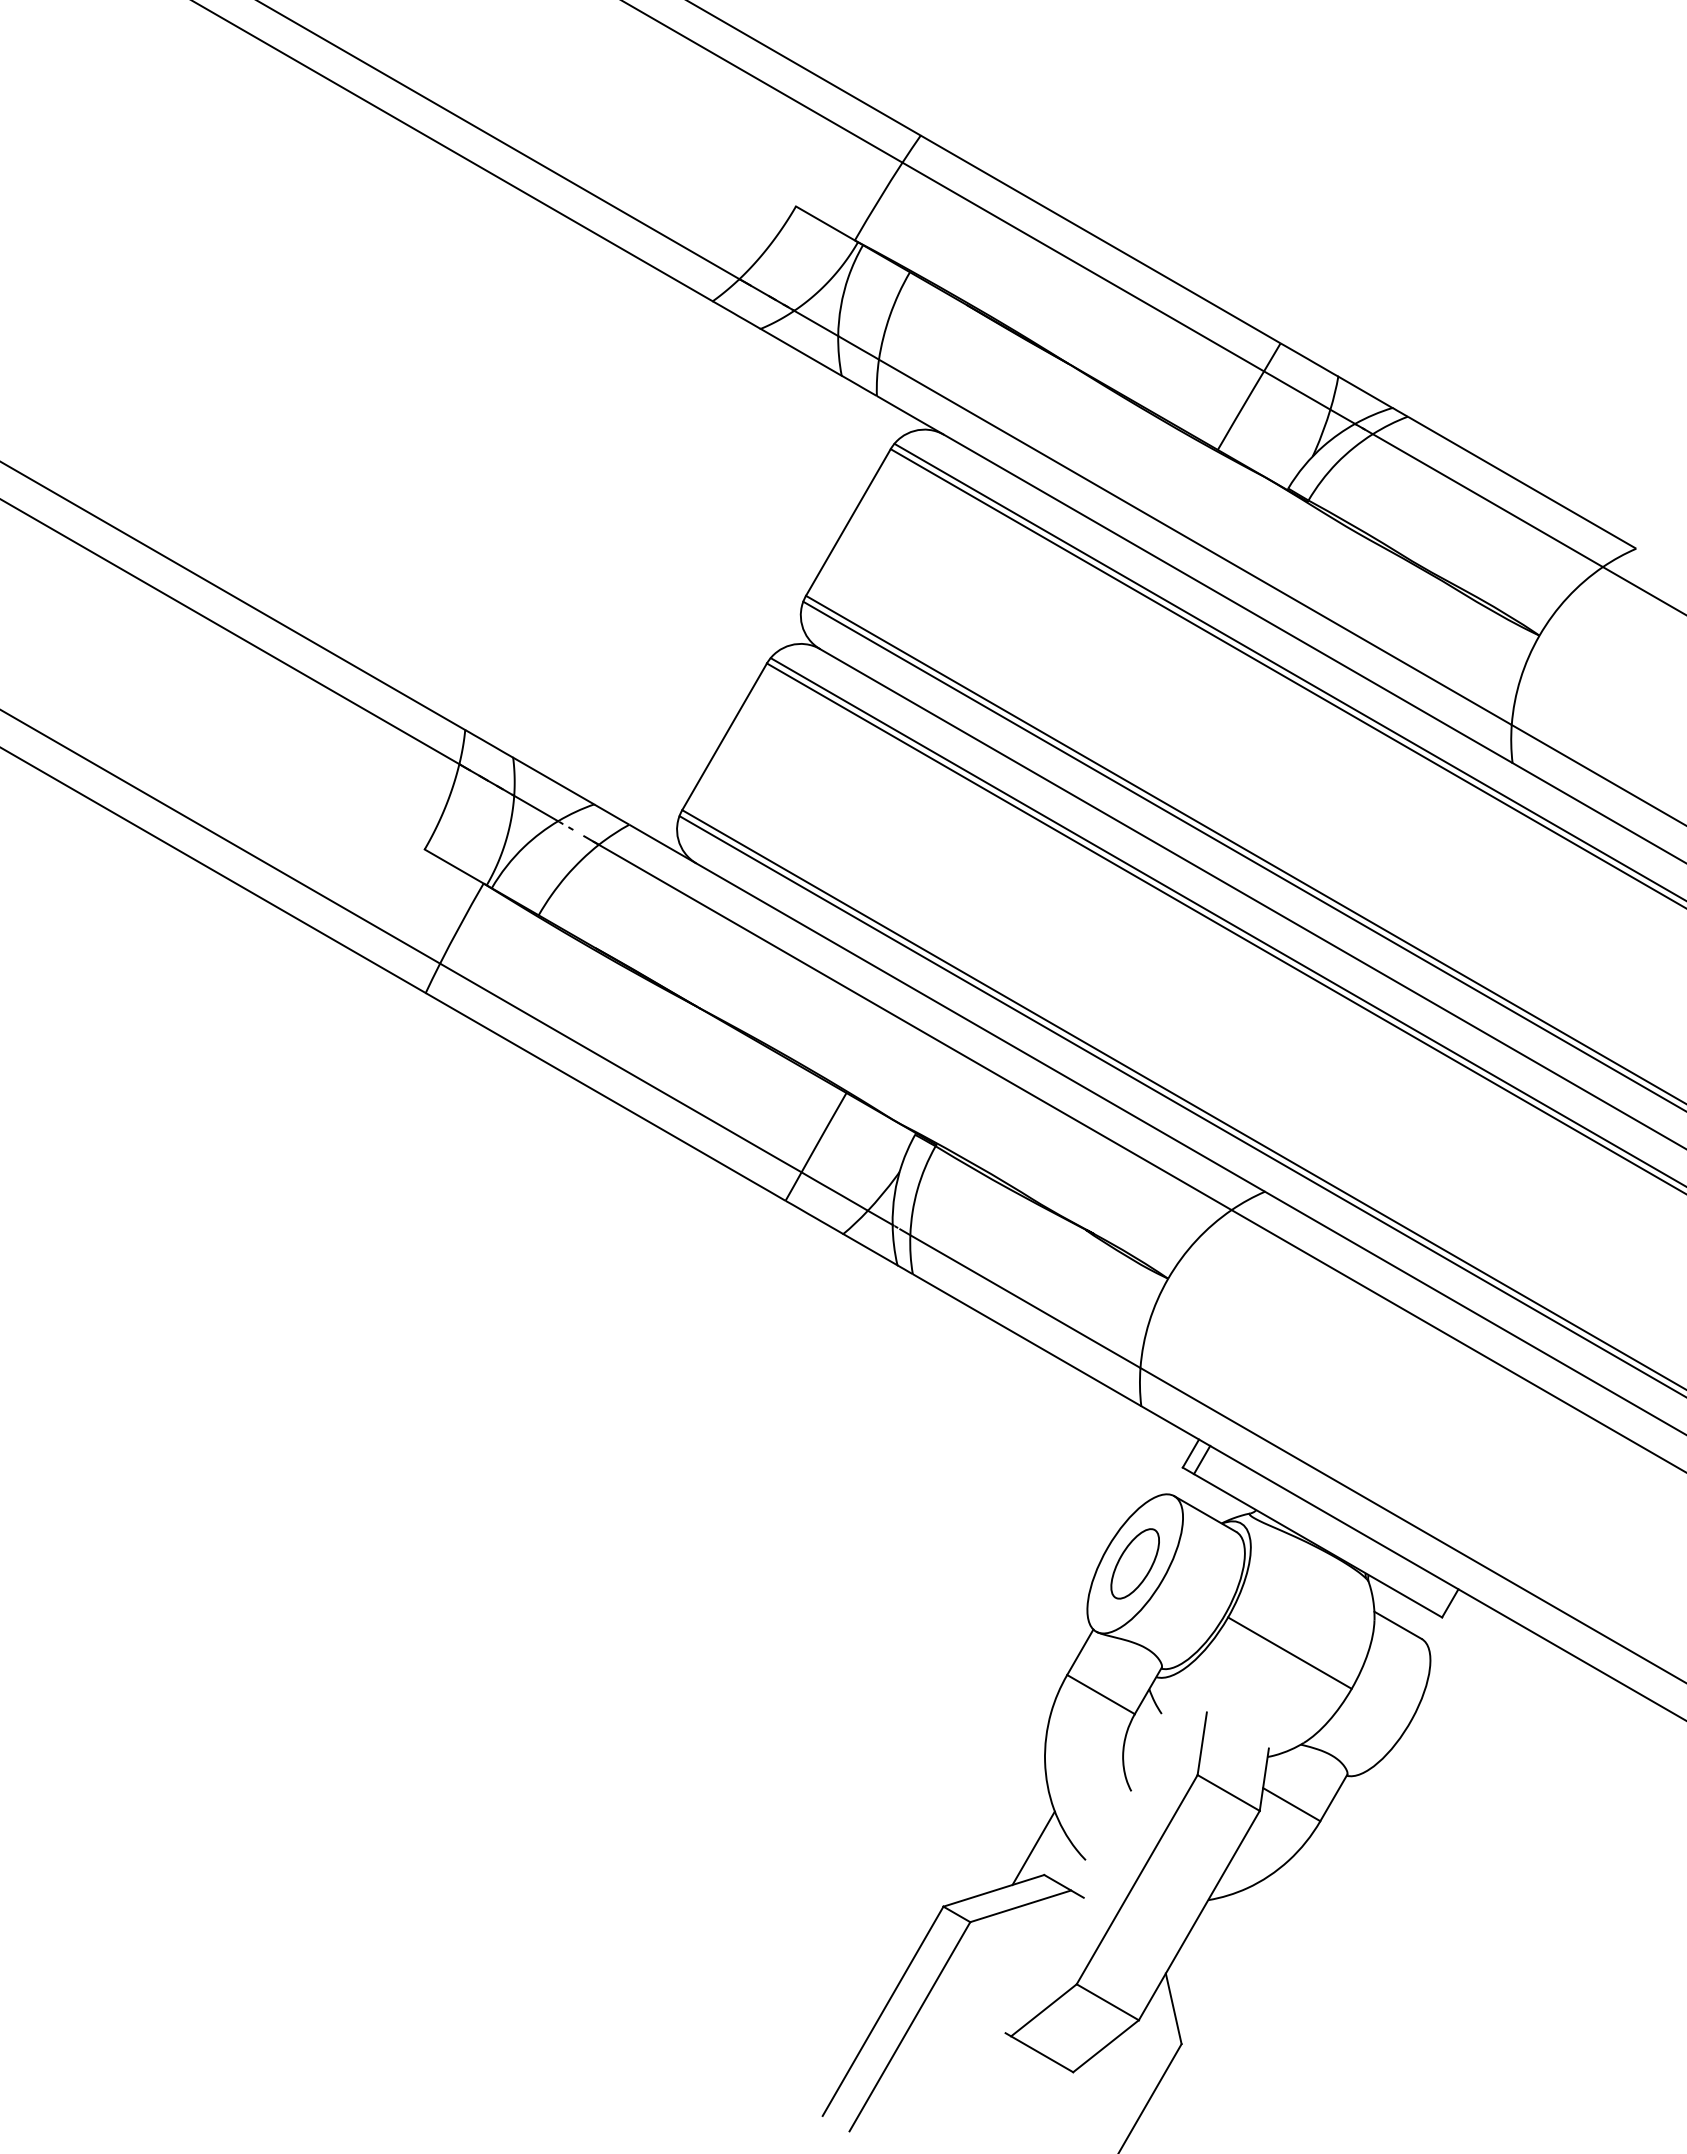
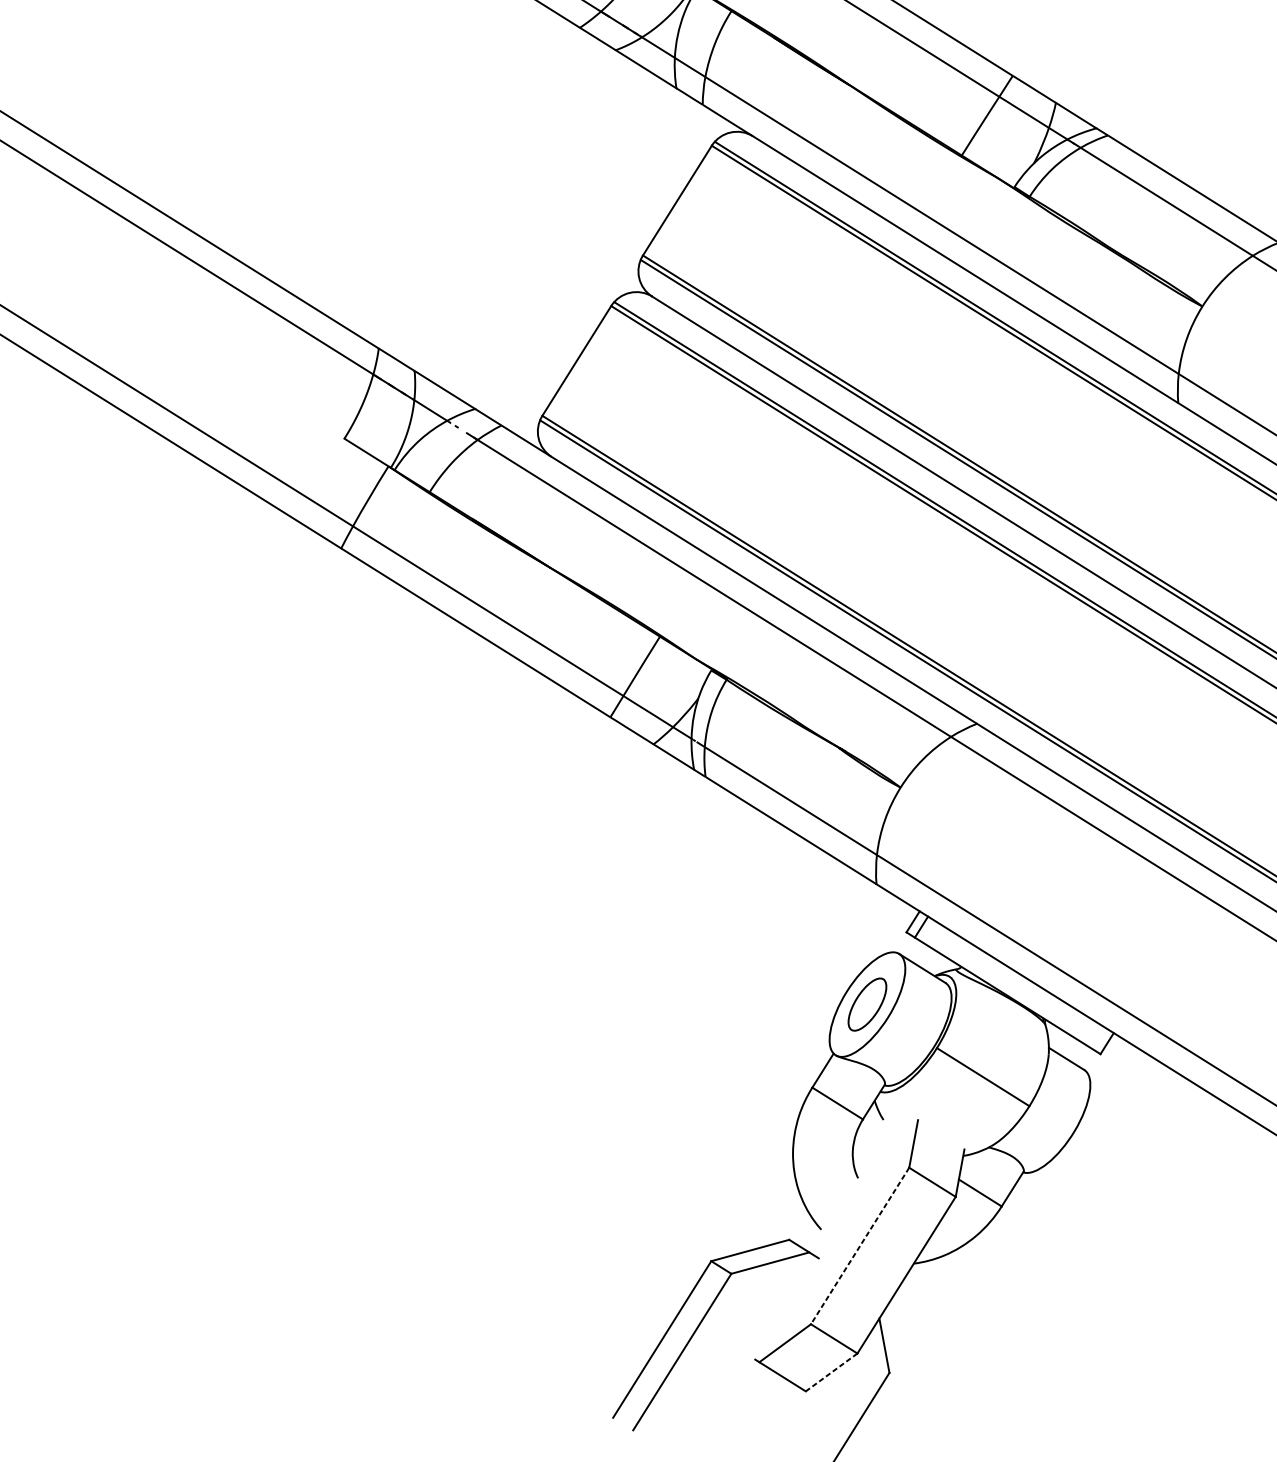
line: (1033, 1848) -> (781, 1219), removed
line: (1137, 1879) -> (860, 1245), solid -> dashed
line: (1106, 2046) -> (831, 1372), solid -> dashed

